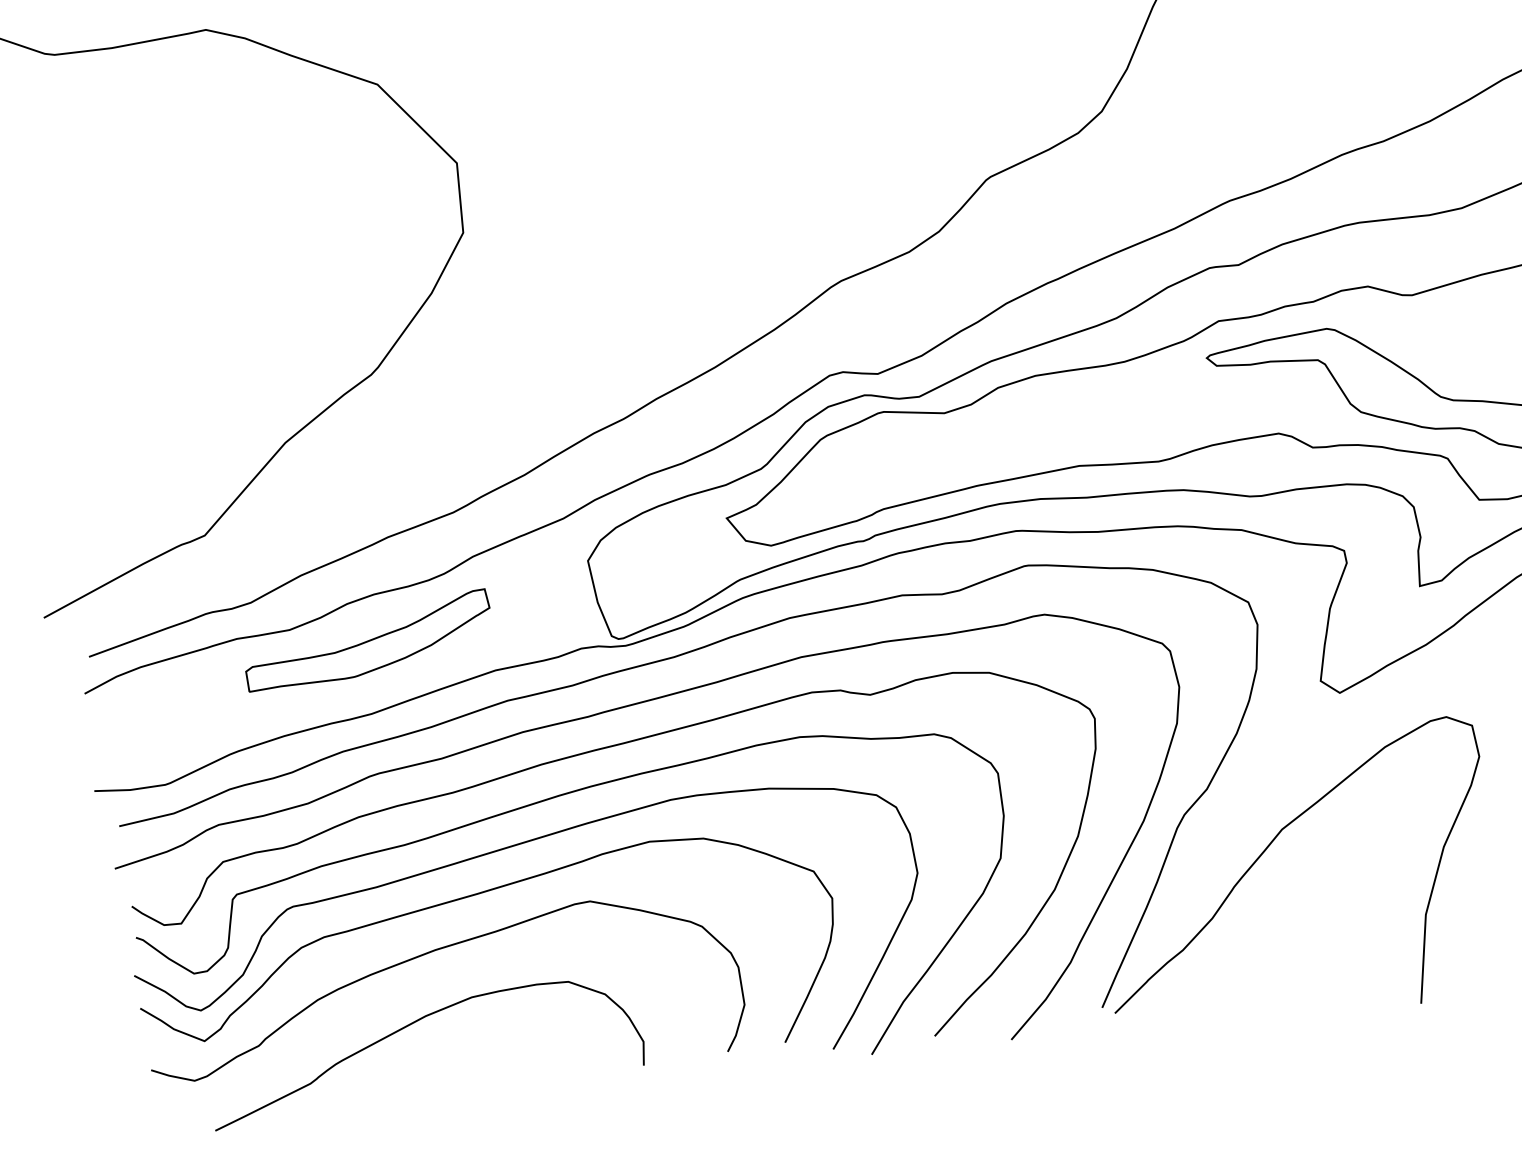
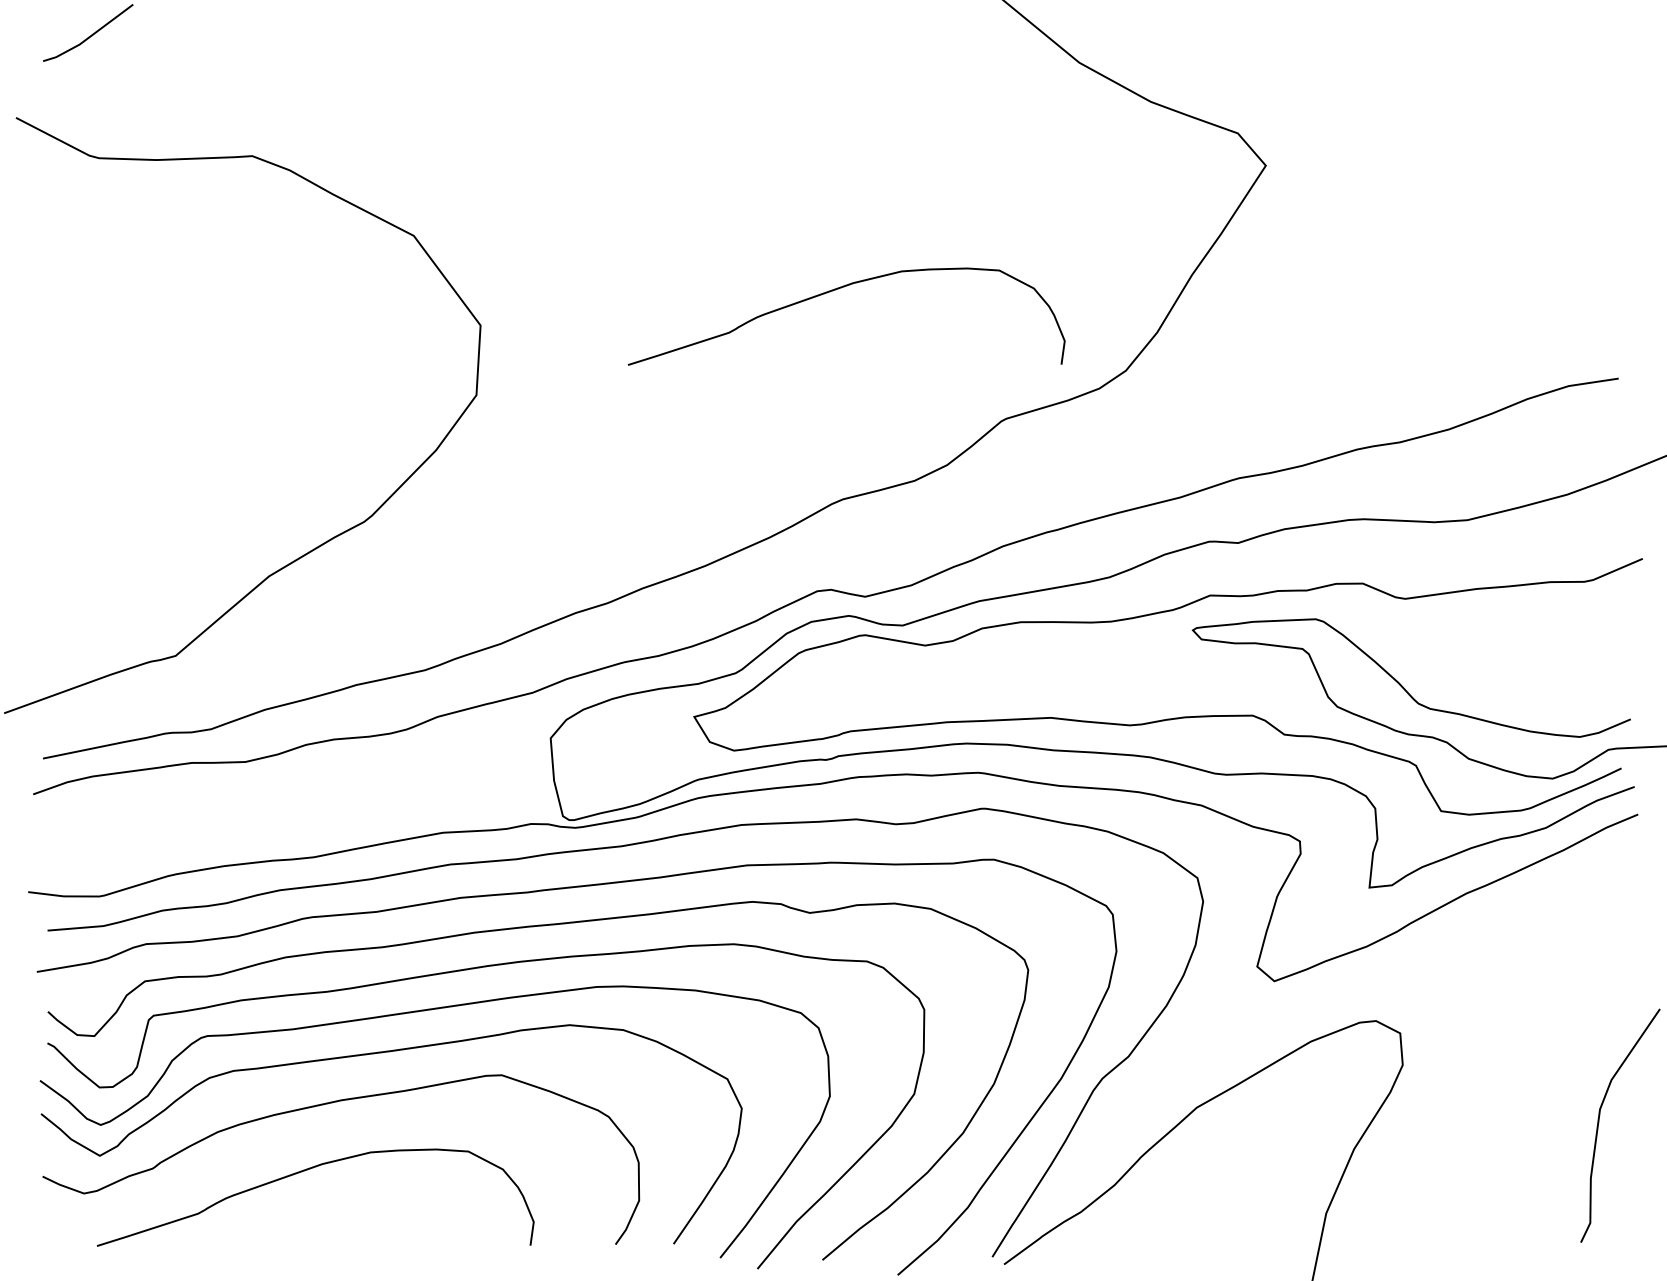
curve: (805, 74) -> (838, 289), added
part: (368, 640) -> (321, 784), removed

